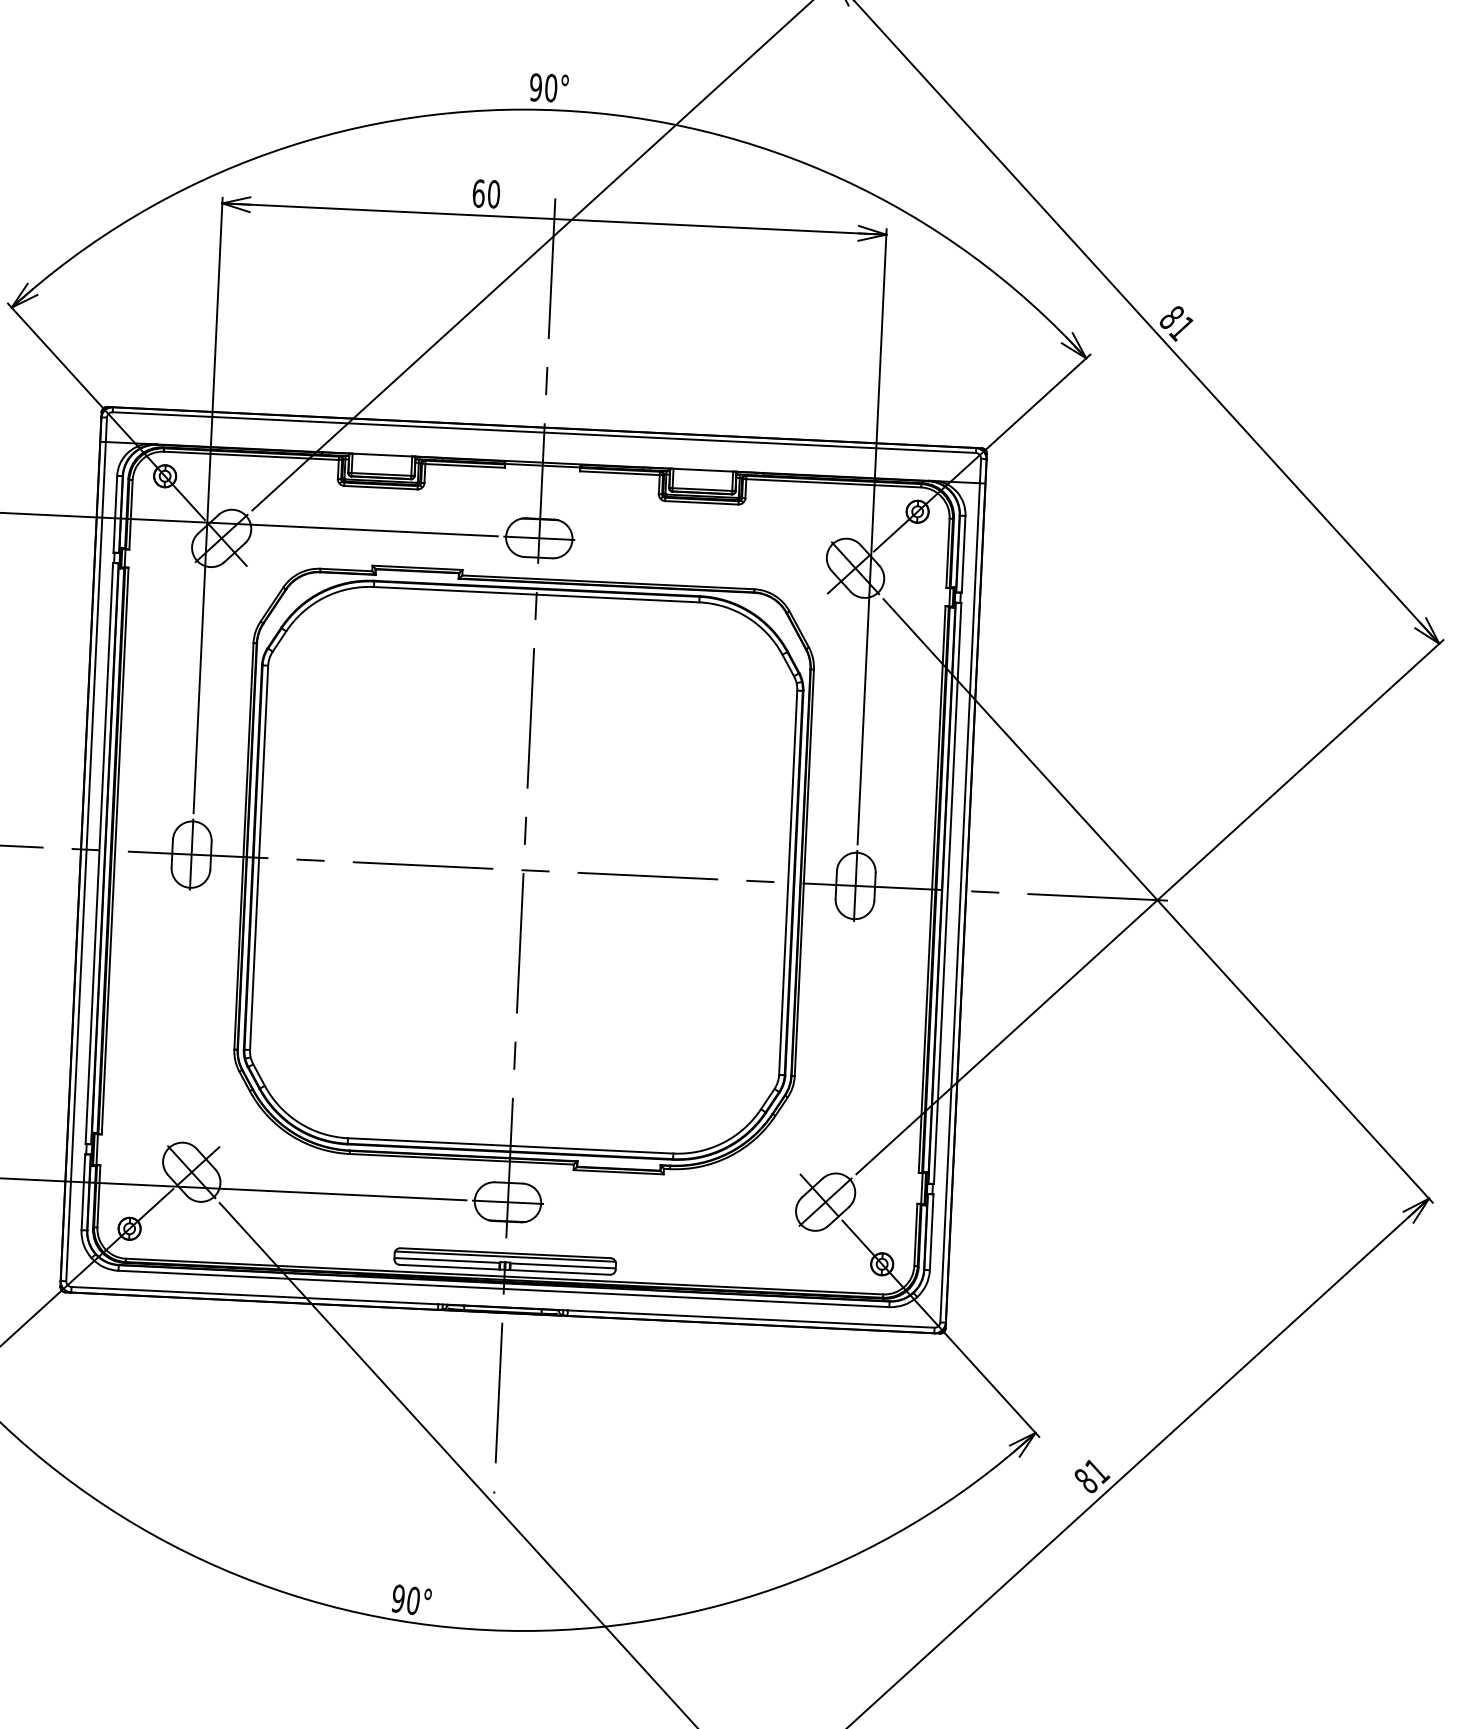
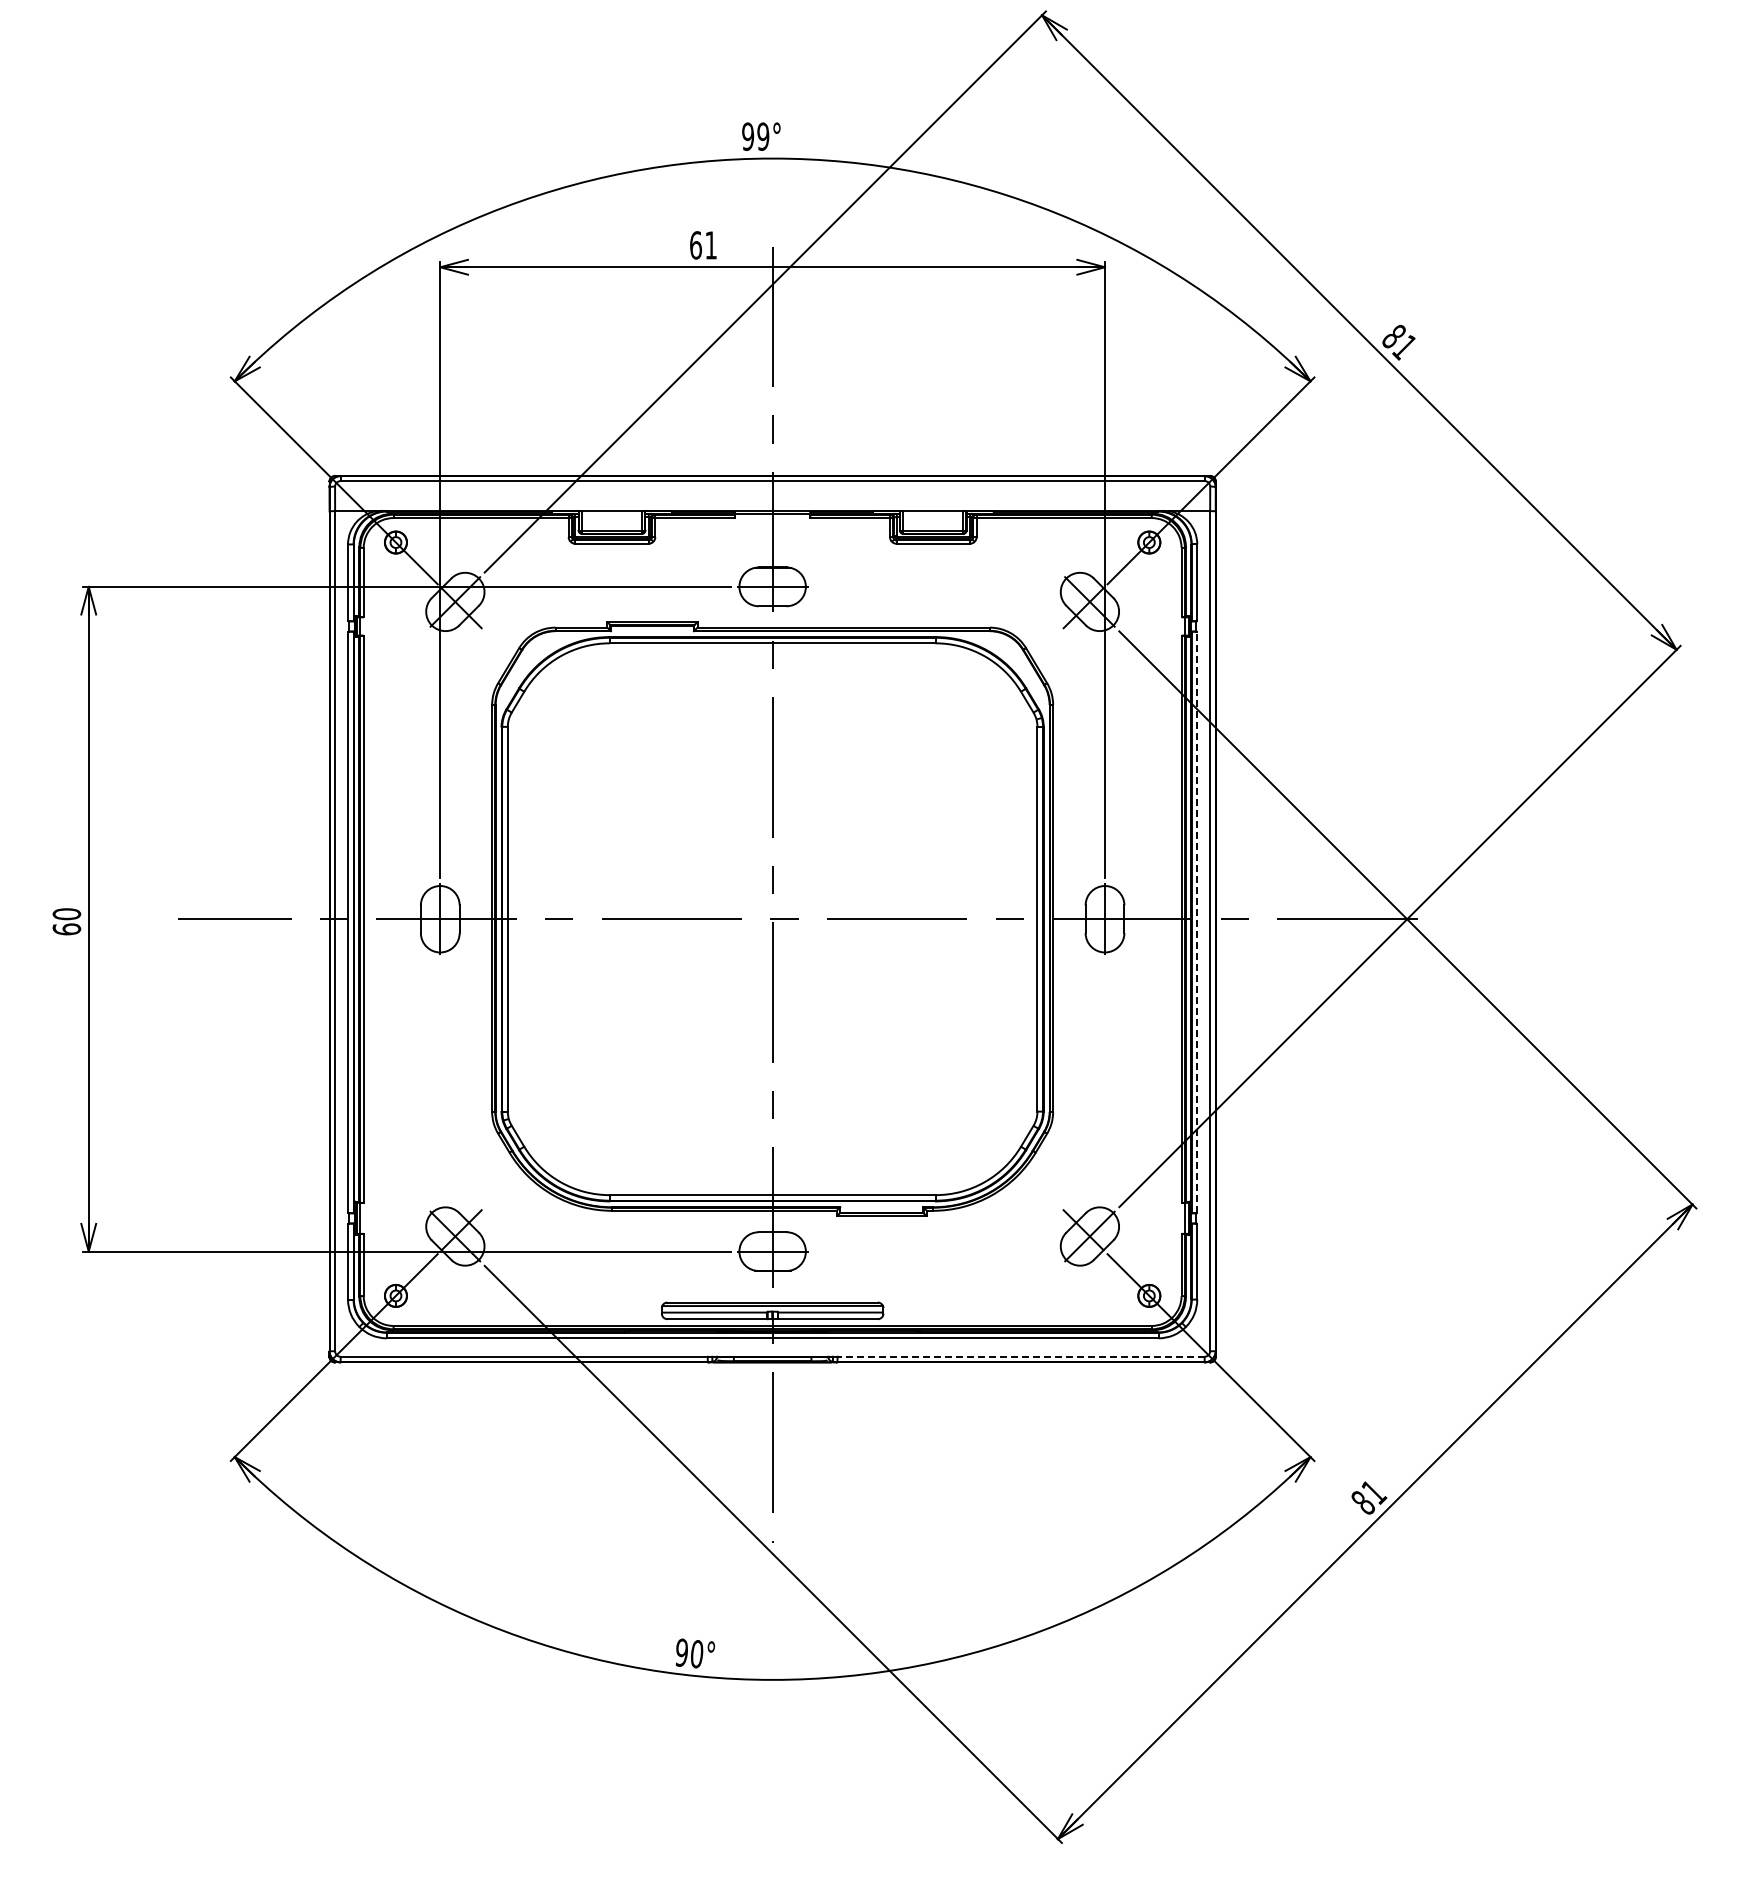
text: (551, 87) -> (763, 136), 90° -> 99°
text: (494, 194) -> (711, 245), 60 -> 61
line: (947, 893) -> (1197, 922), solid -> dashed
line: (751, 1318) -> (1021, 1356), solid -> dashed

